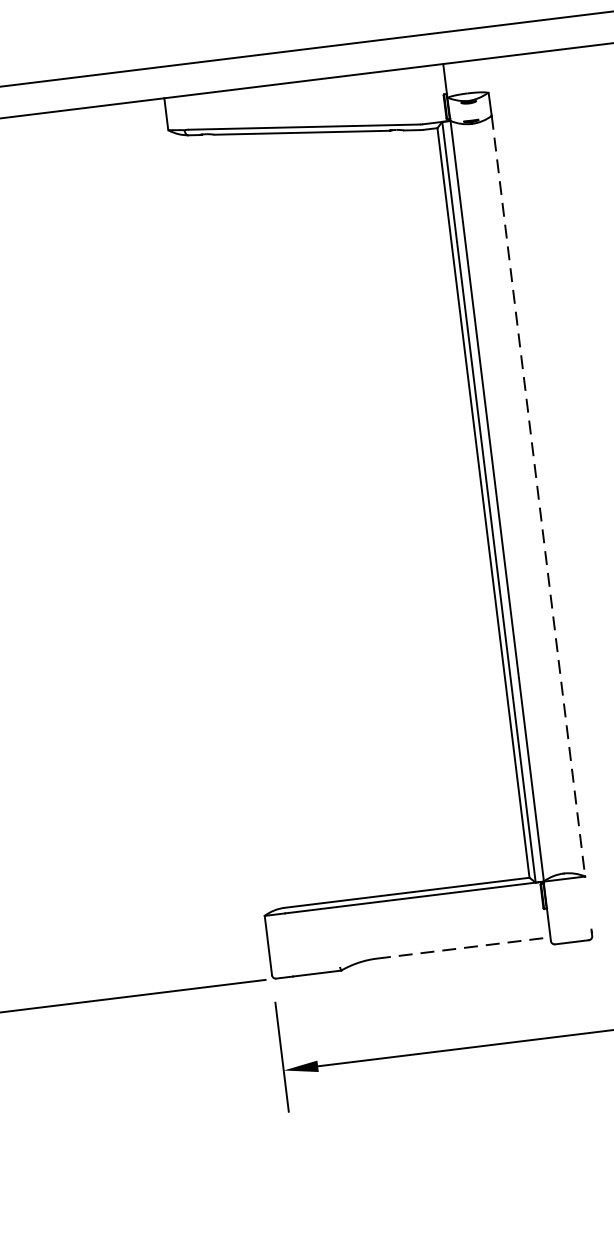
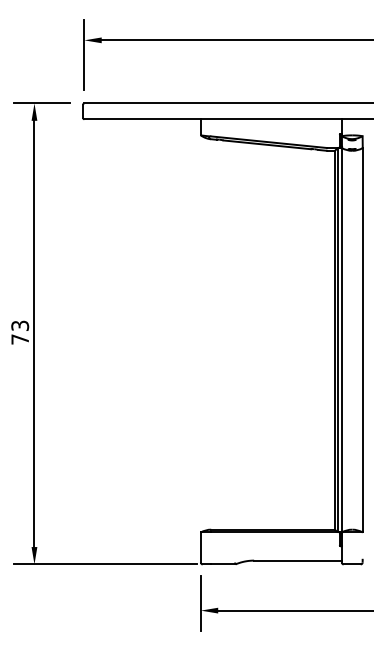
line: (537, 496) -> (362, 340), dashed -> solid
line: (462, 947) -> (297, 560), dashed -> solid

